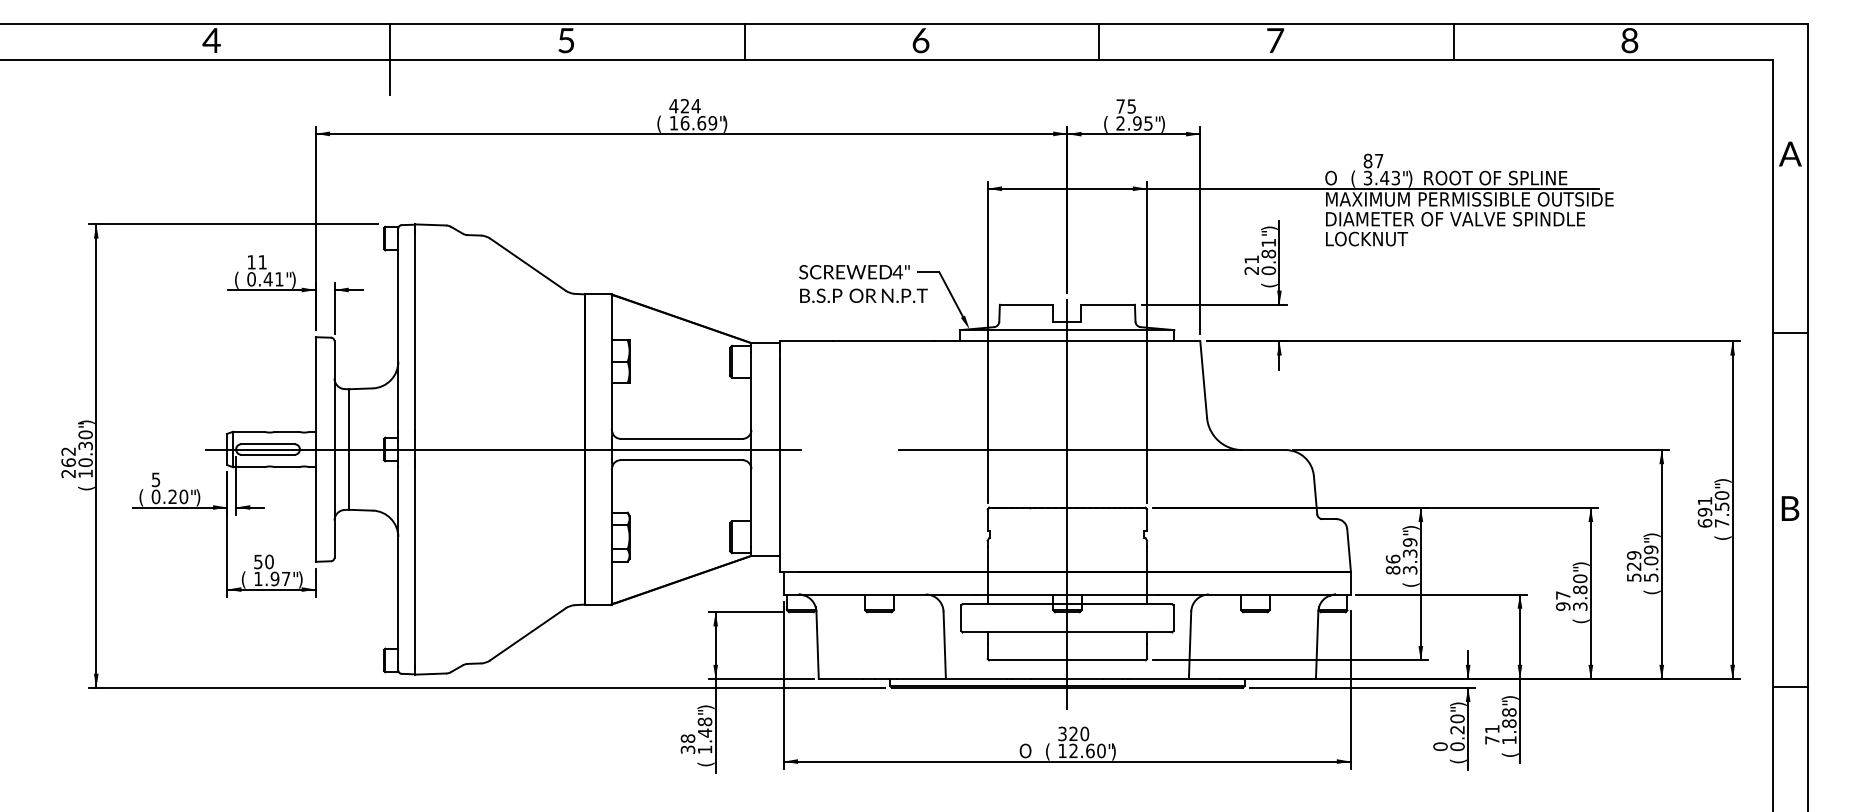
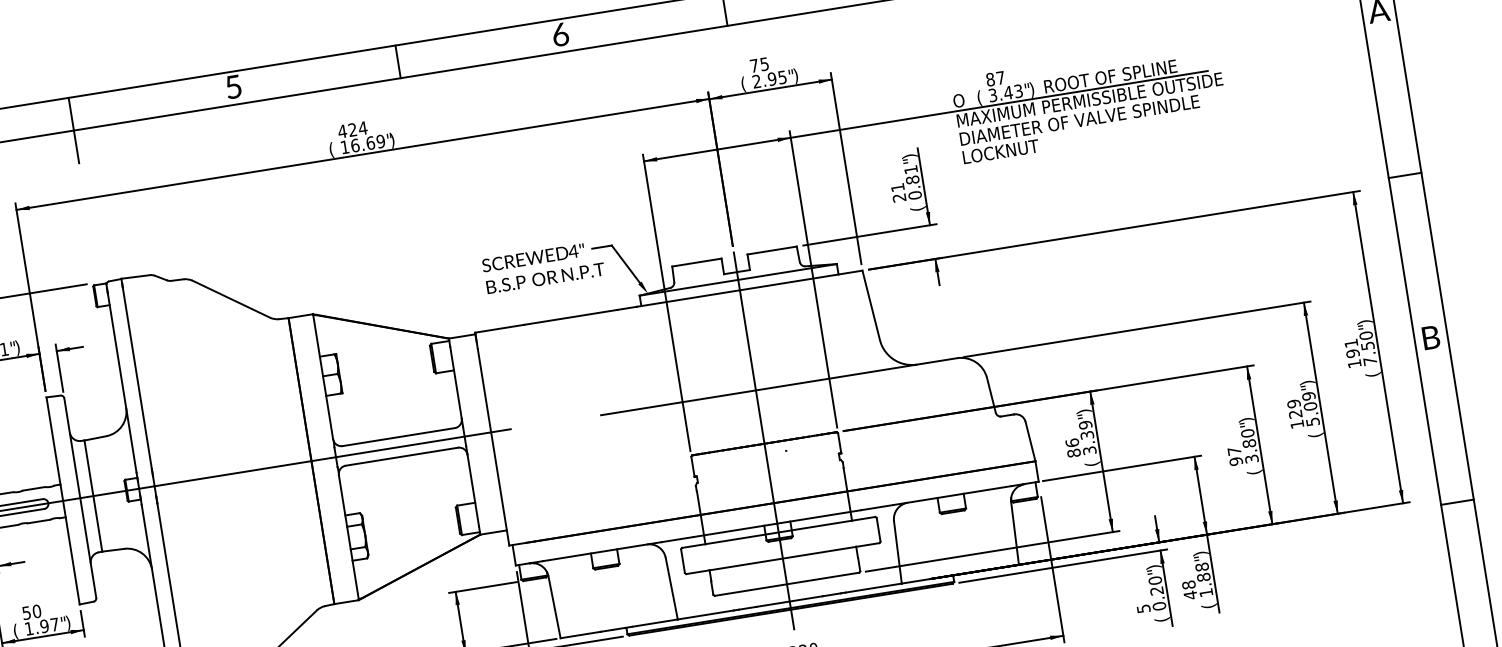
text: (1704, 523) -> (1354, 364), 691 -> 191
text: (1634, 577) -> (1297, 424), 529 -> 129
text: (1492, 734) -> (1189, 589), 71 -> 48
text: (1440, 746) -> (1143, 608), 0 -> 5

